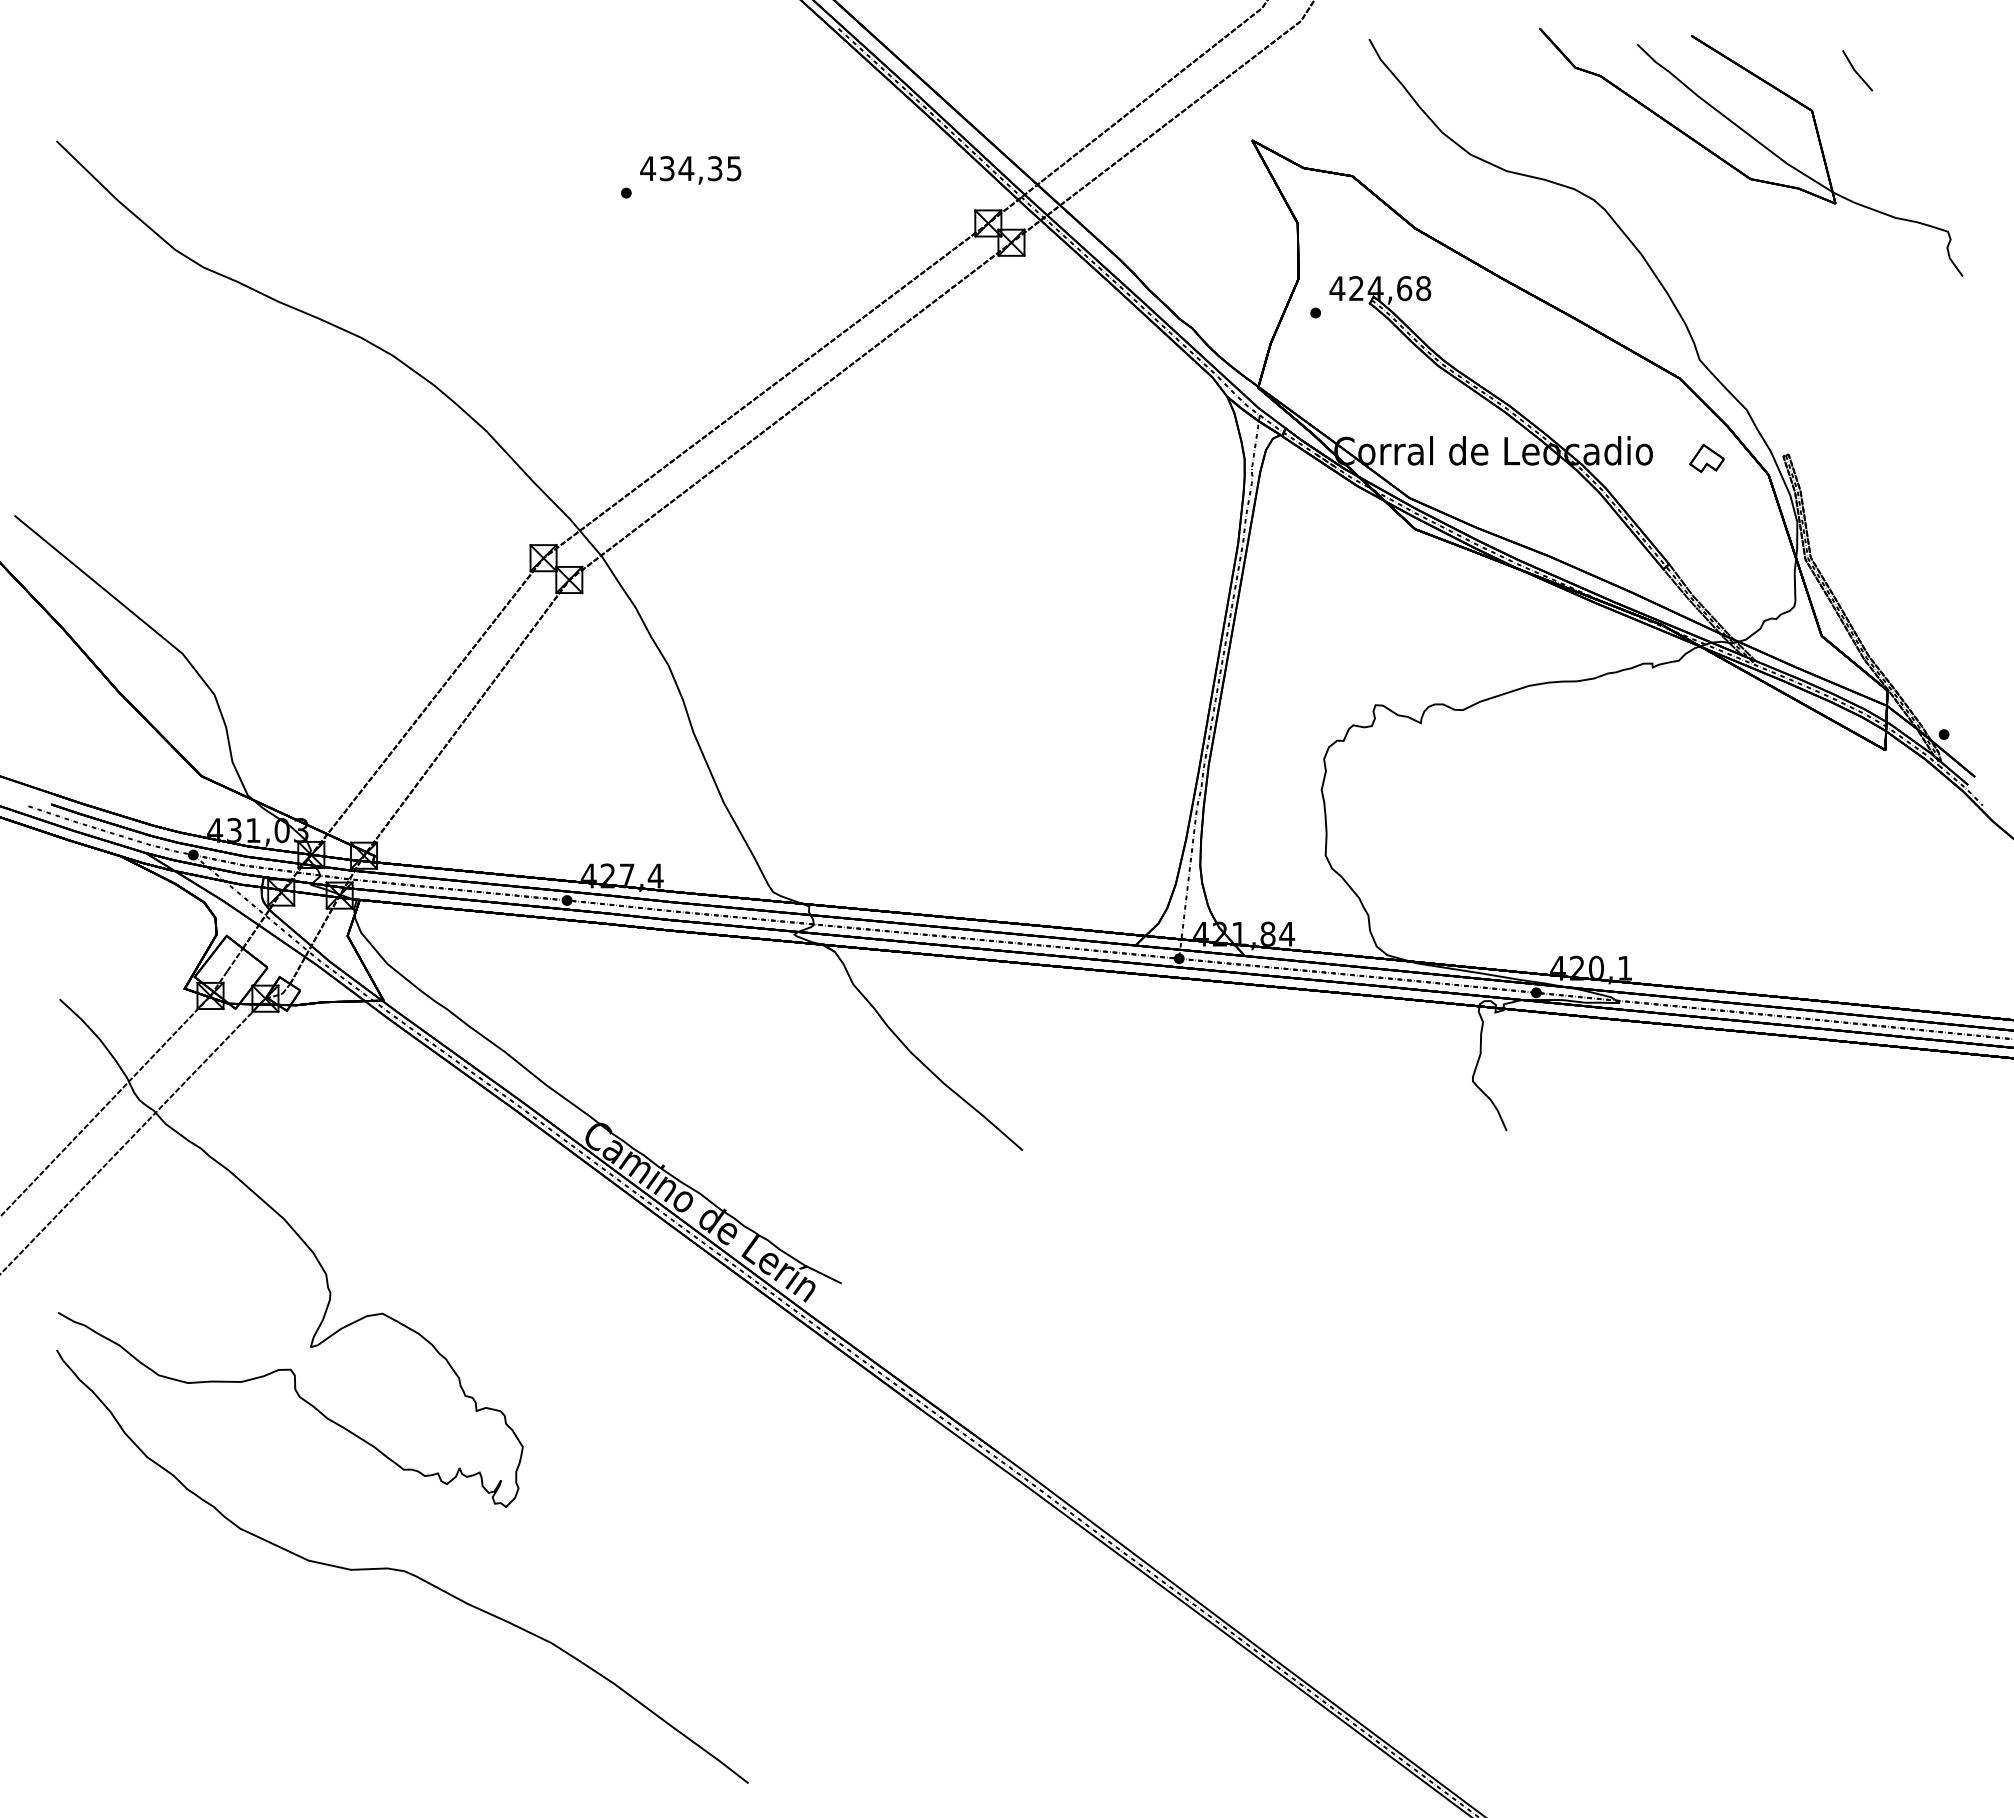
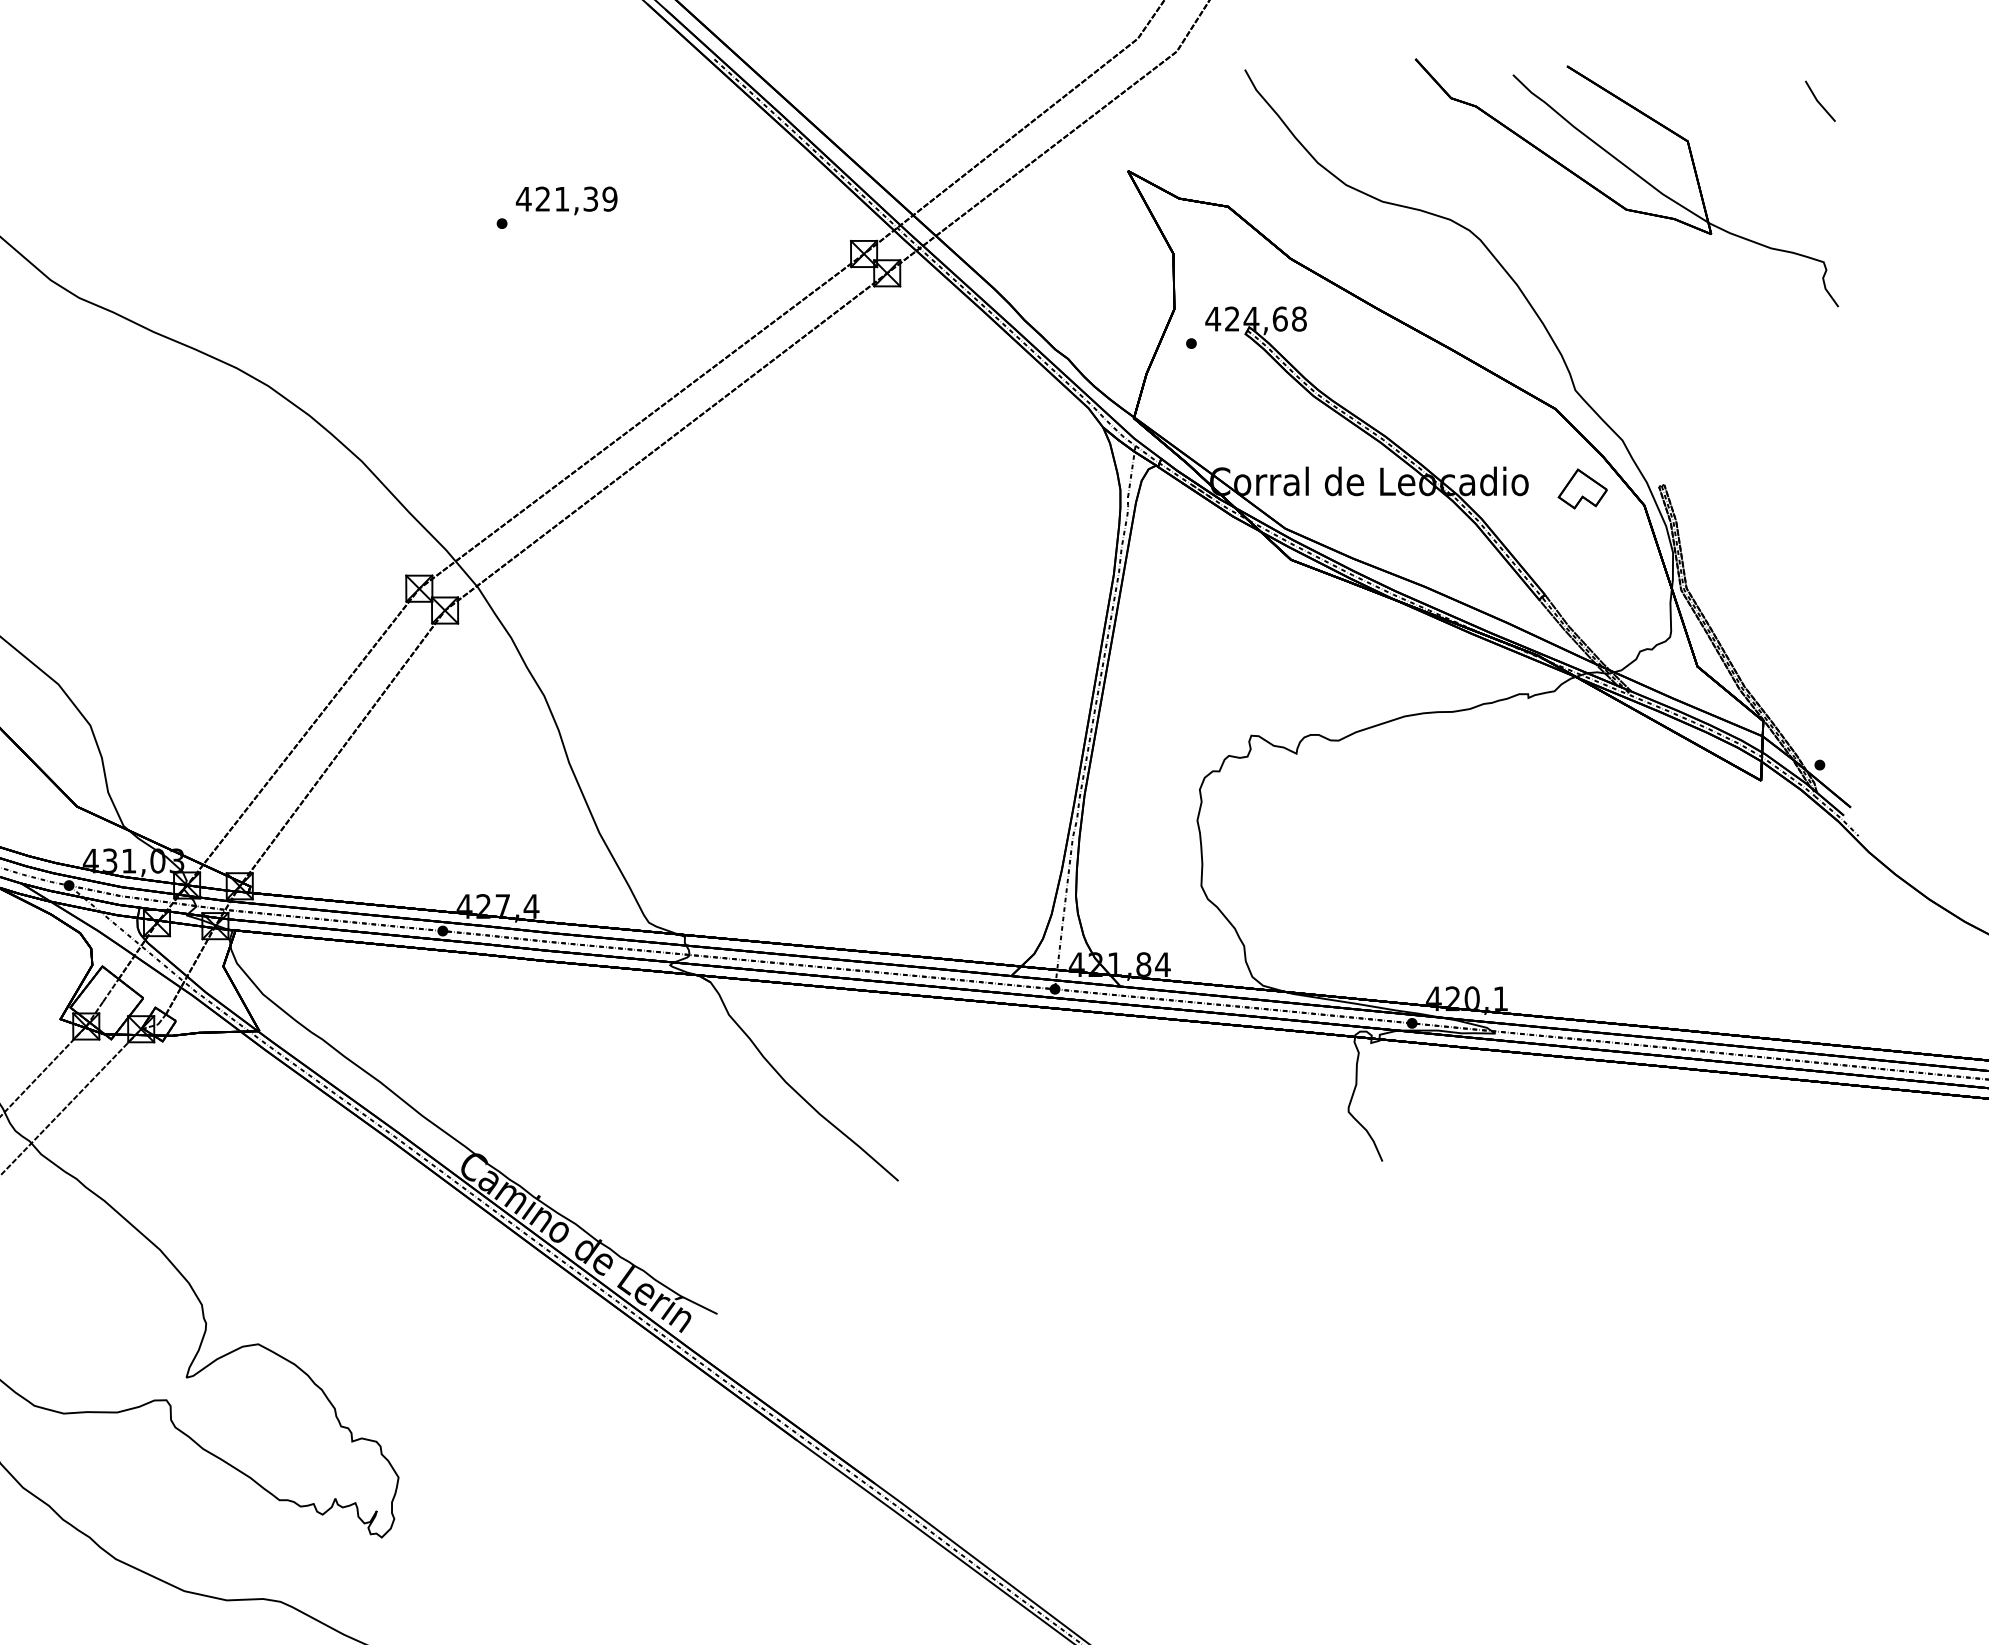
line: (1856, 70) -> (1819, 101), moved
text: (700, 168) -> (576, 199), 434,35 -> 421,39
part: (1706, 458) -> (1582, 489), size x1.43

